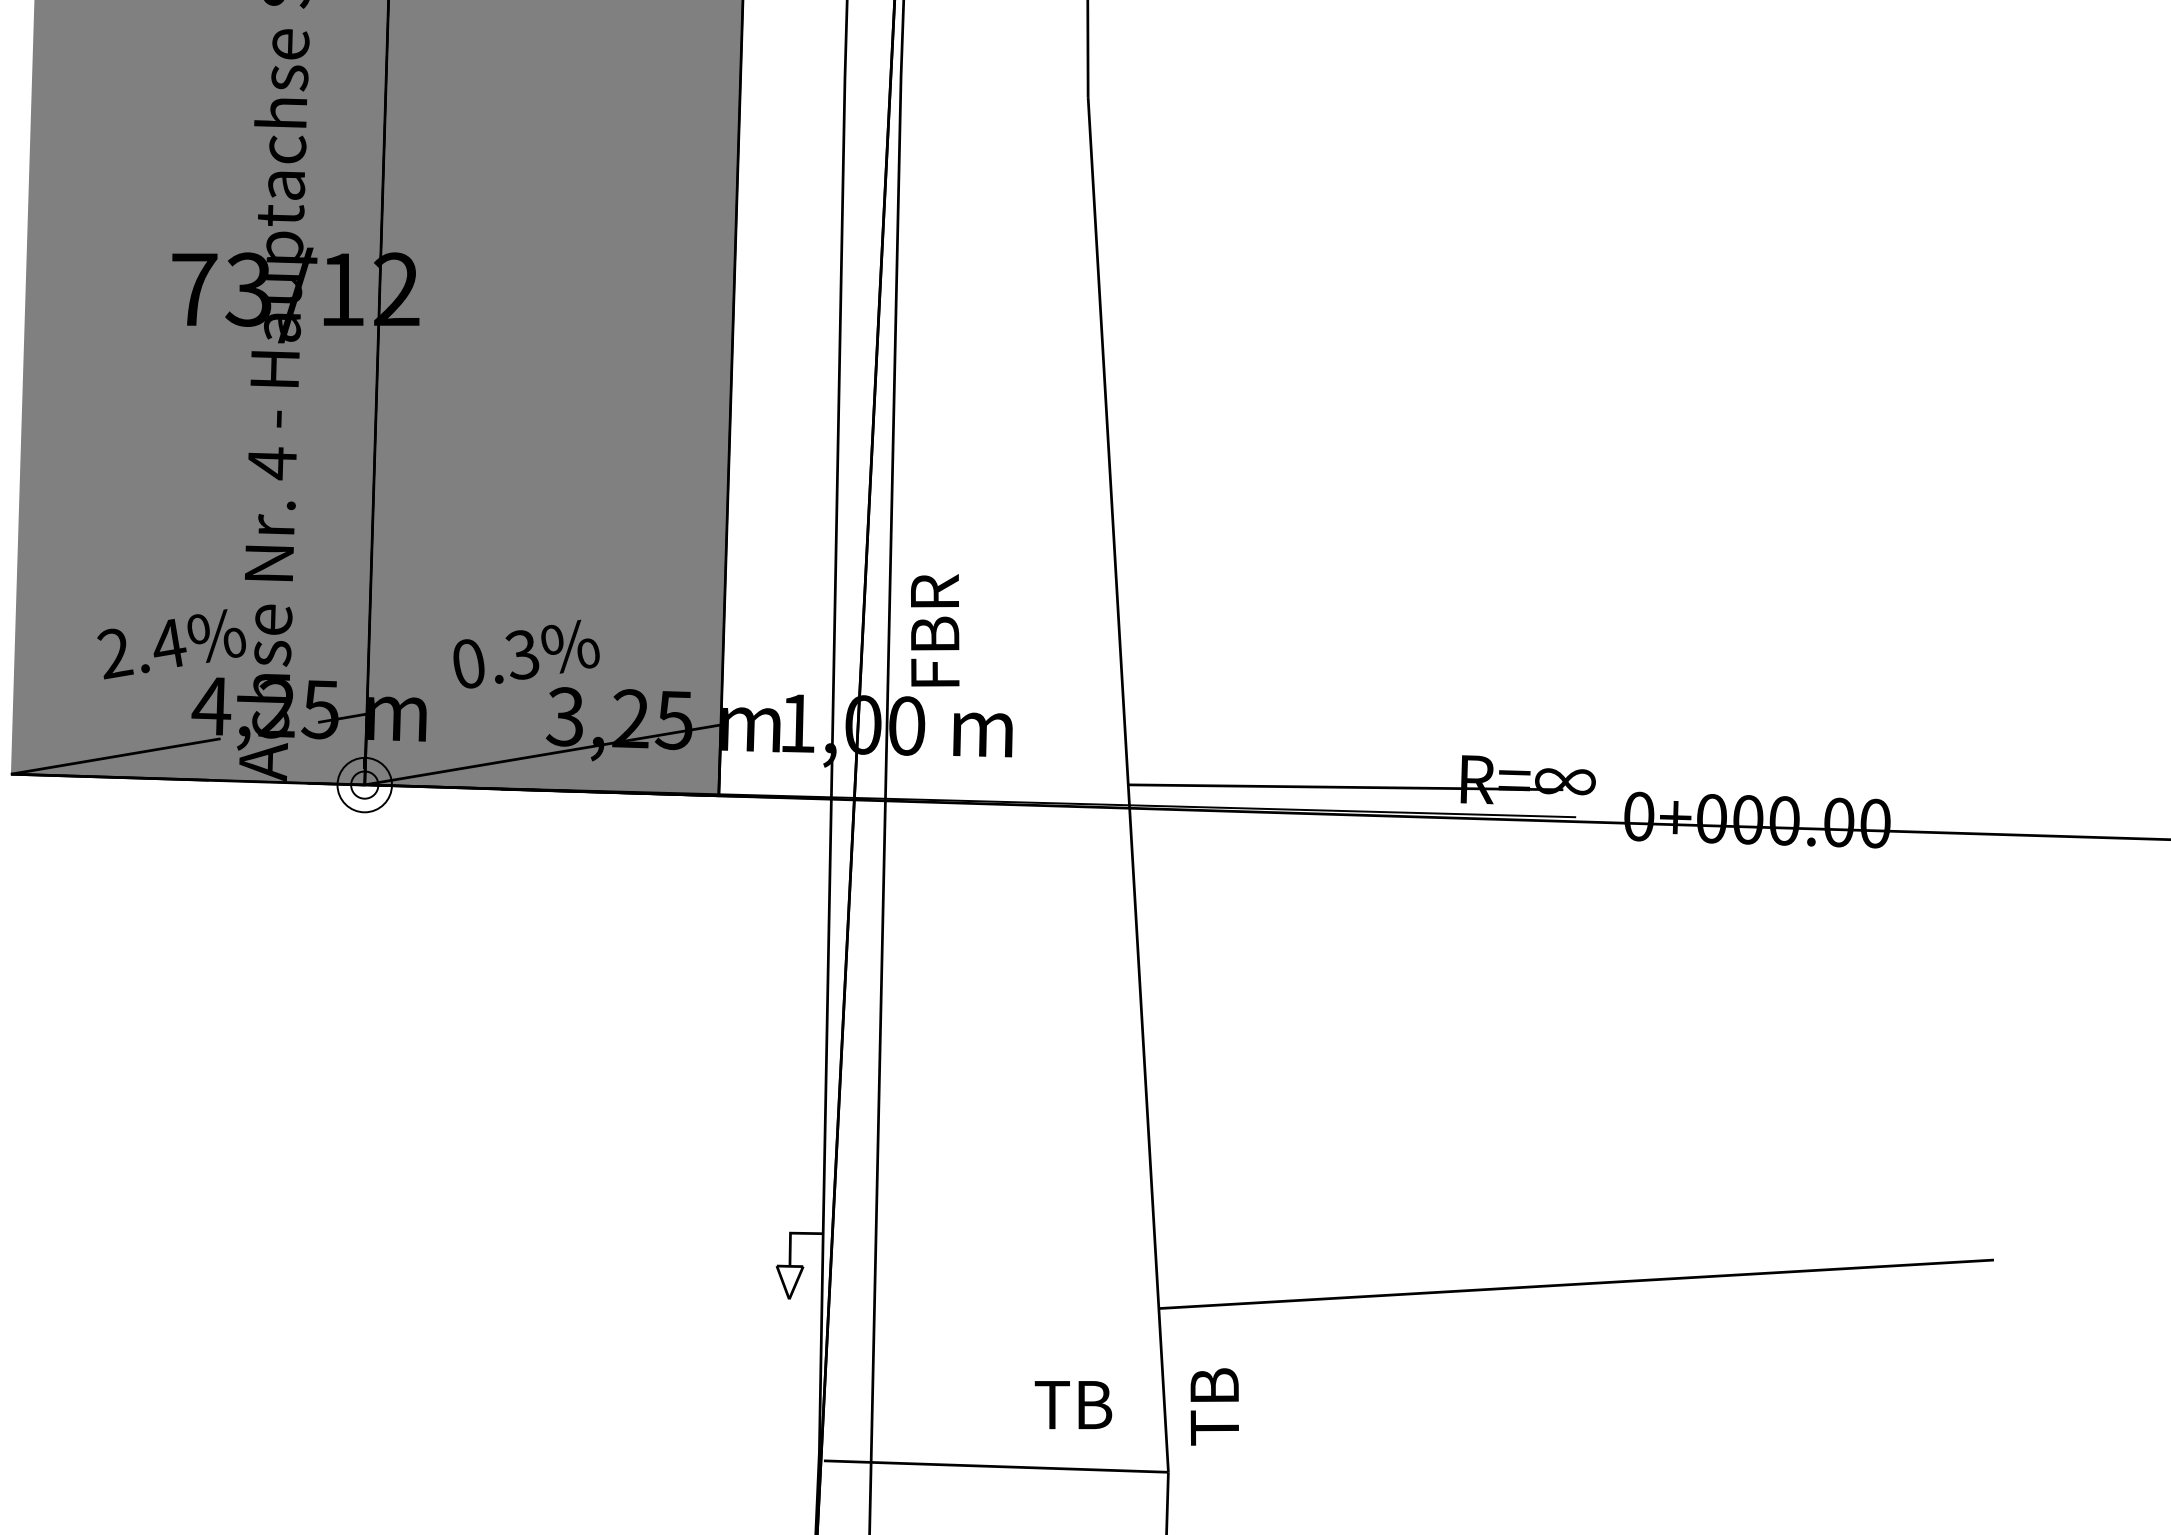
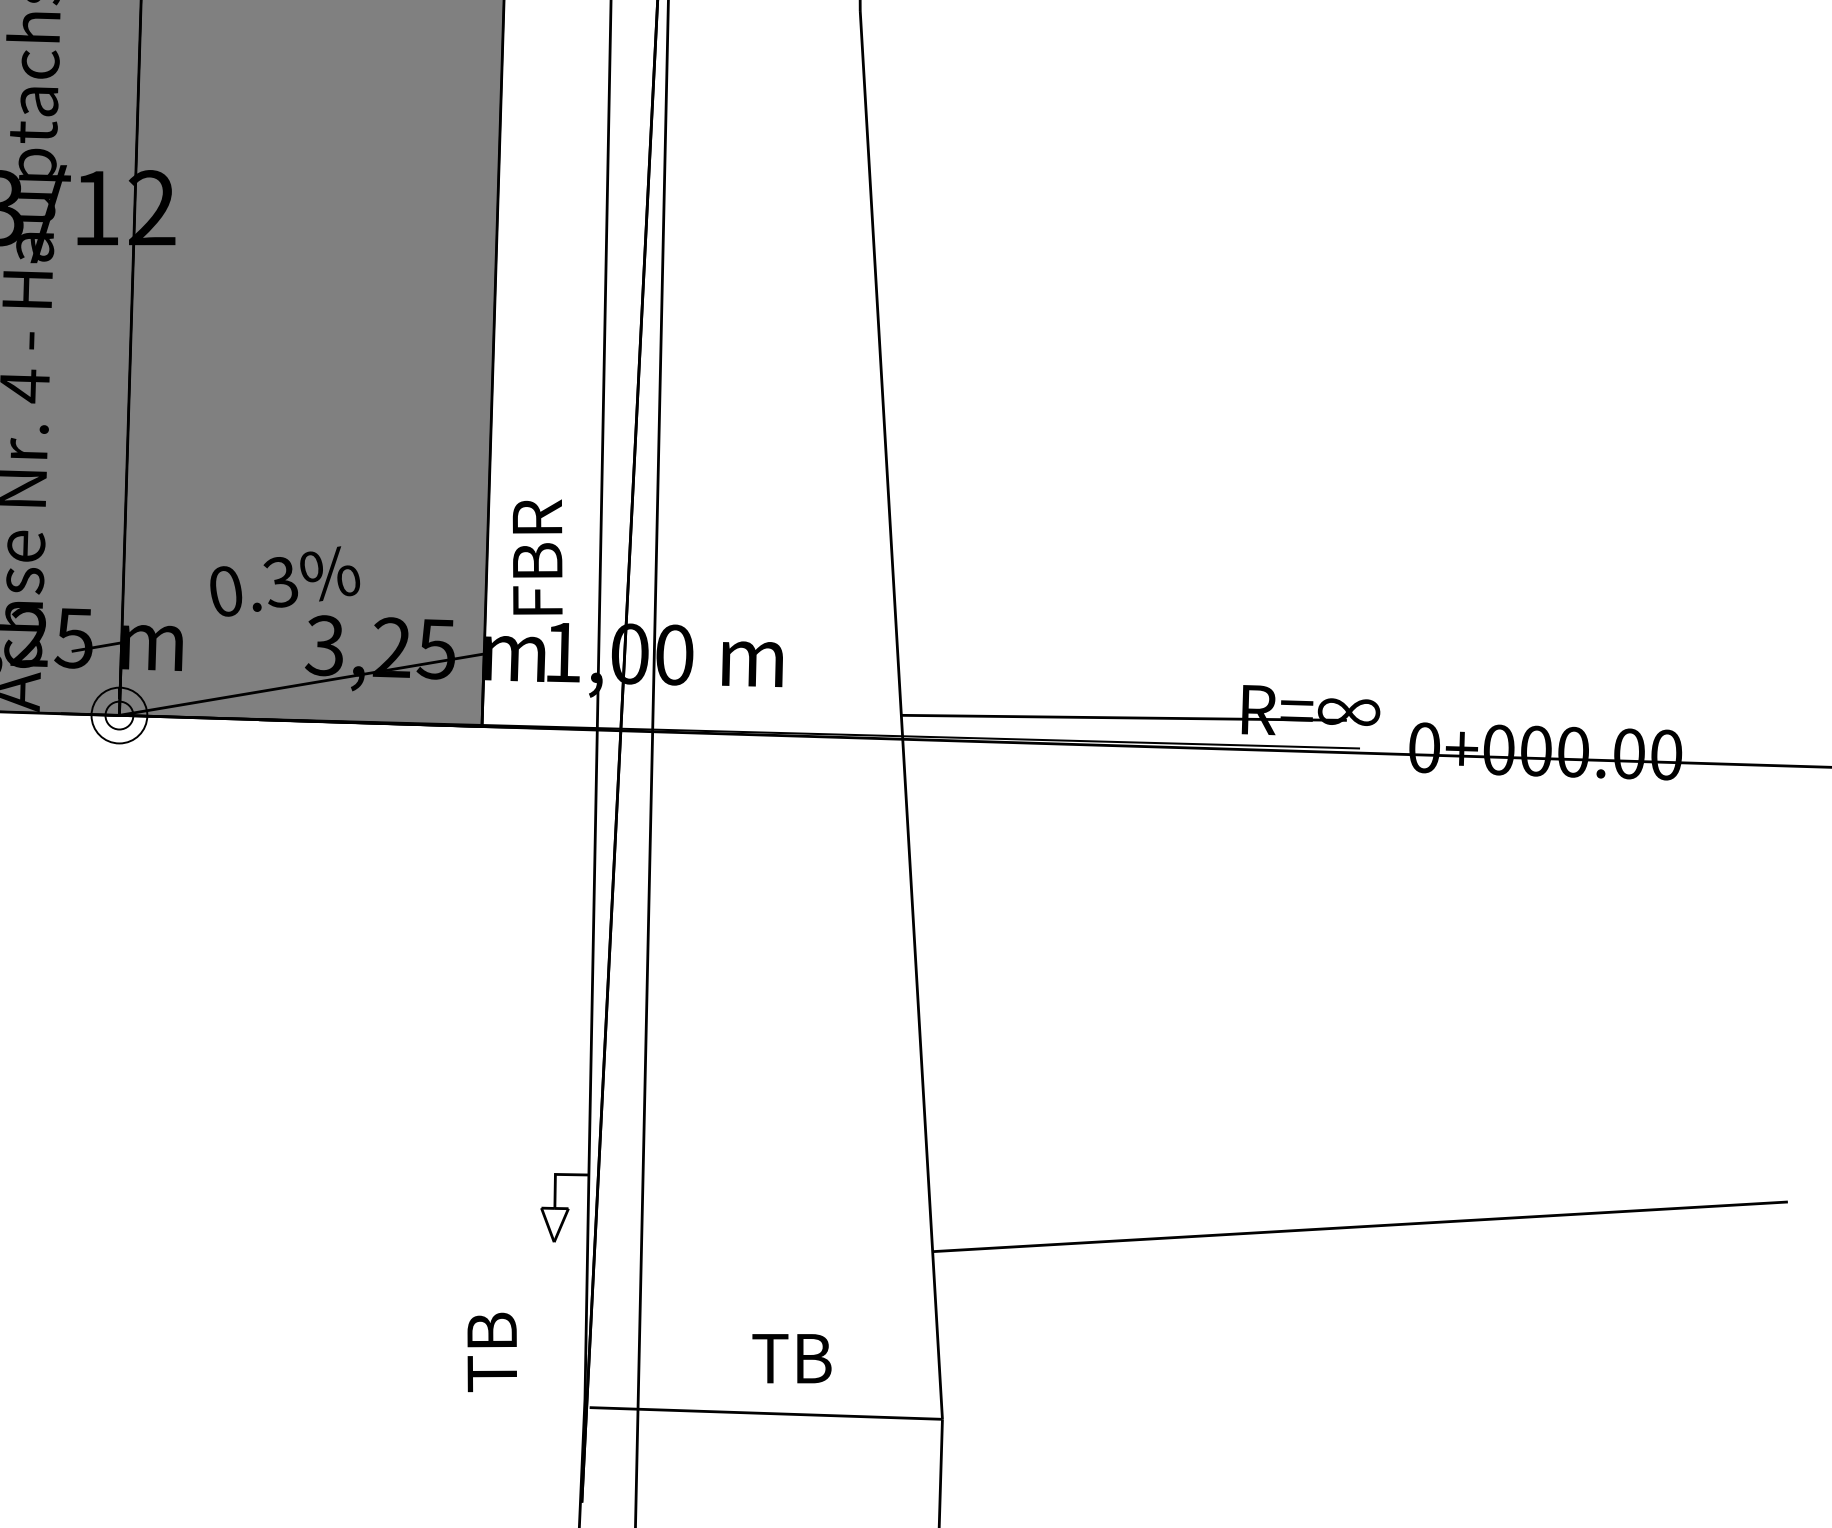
text: (935, 630) -> (538, 557), moved
text: (1073, 1405) -> (792, 1359), moved
text: (1214, 1406) -> (491, 1351), moved

